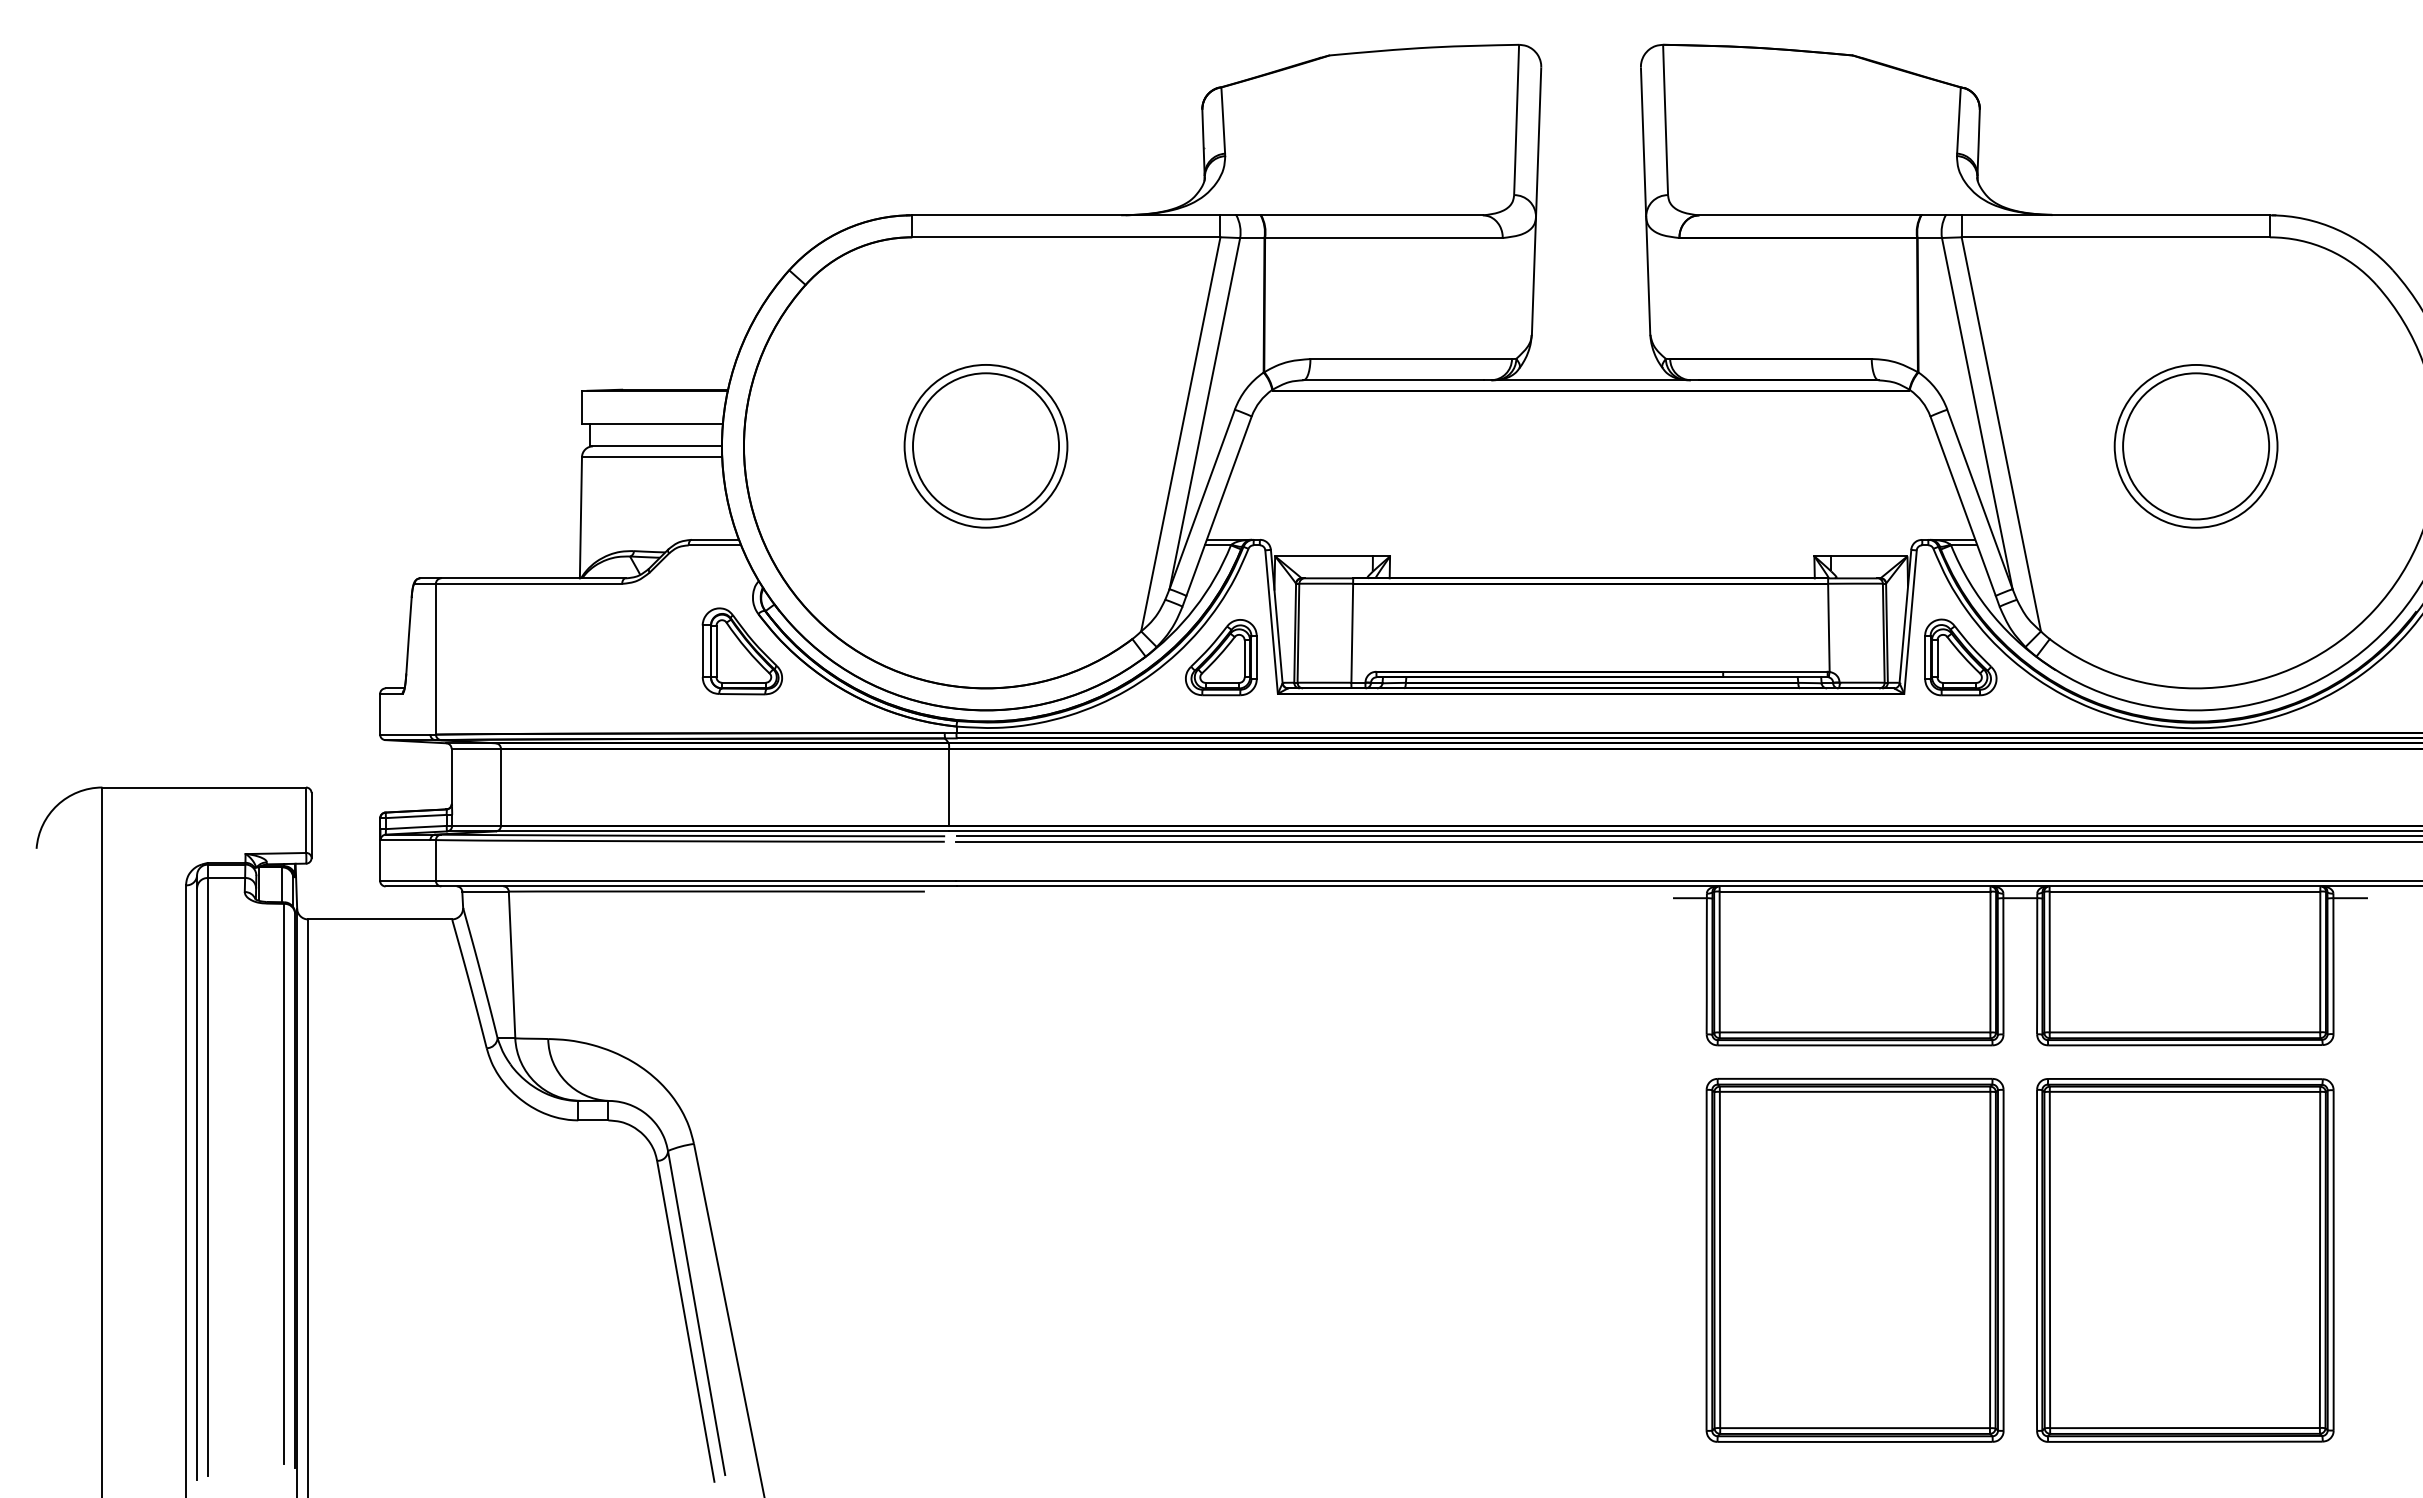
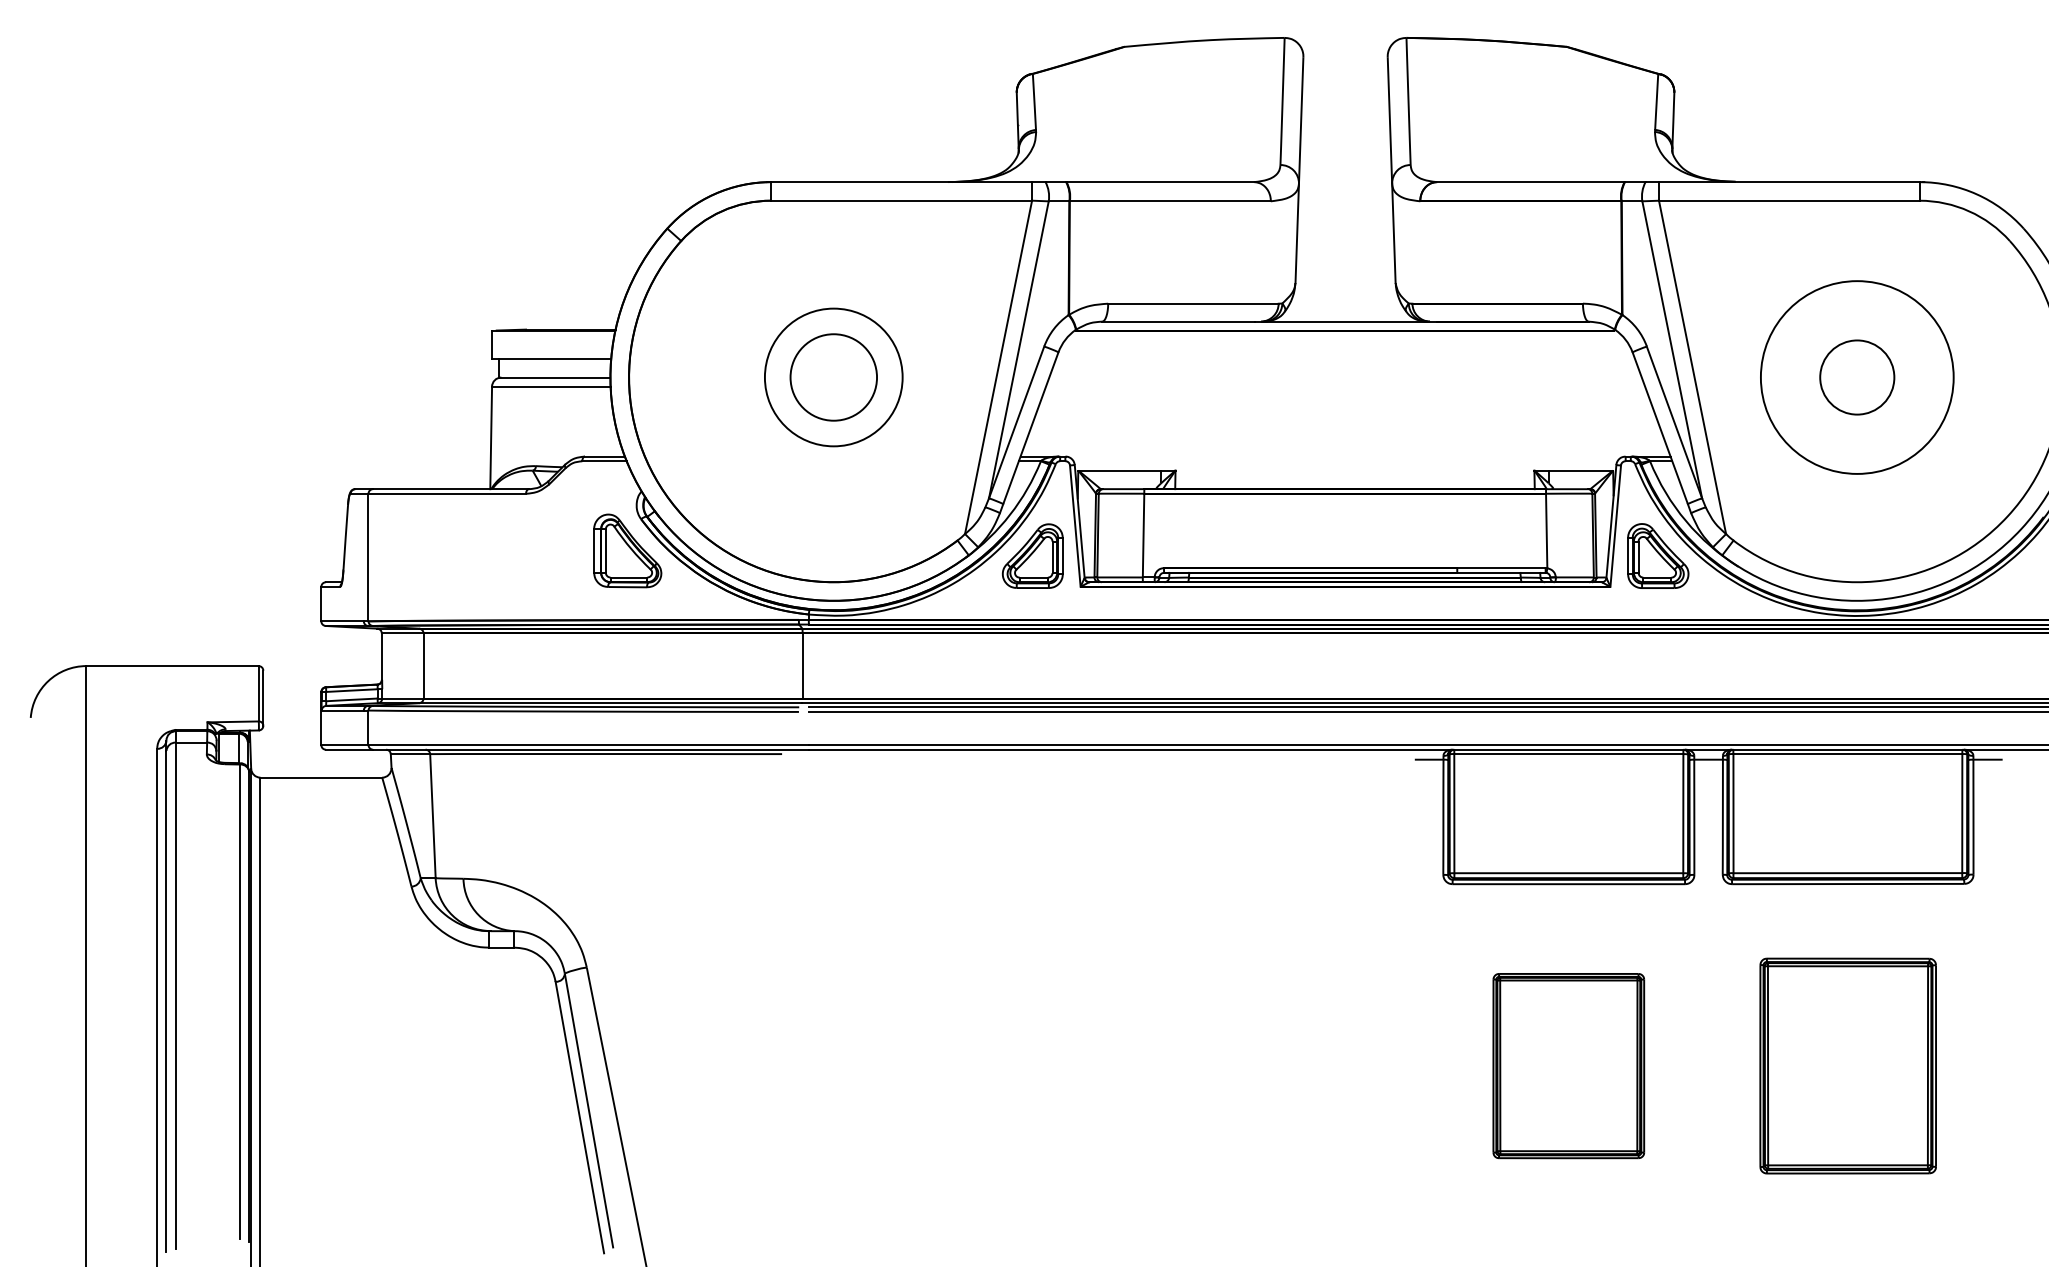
circle: (2195, 445) -> (1856, 376), size x1.4
circle: (985, 446) -> (833, 377), size x0.7
circle: (2196, 446) -> (1857, 377), size x0.6
part: (1854, 1260) -> (1568, 1066), size x0.6
part: (2185, 1260) -> (1848, 1066), size x0.7

